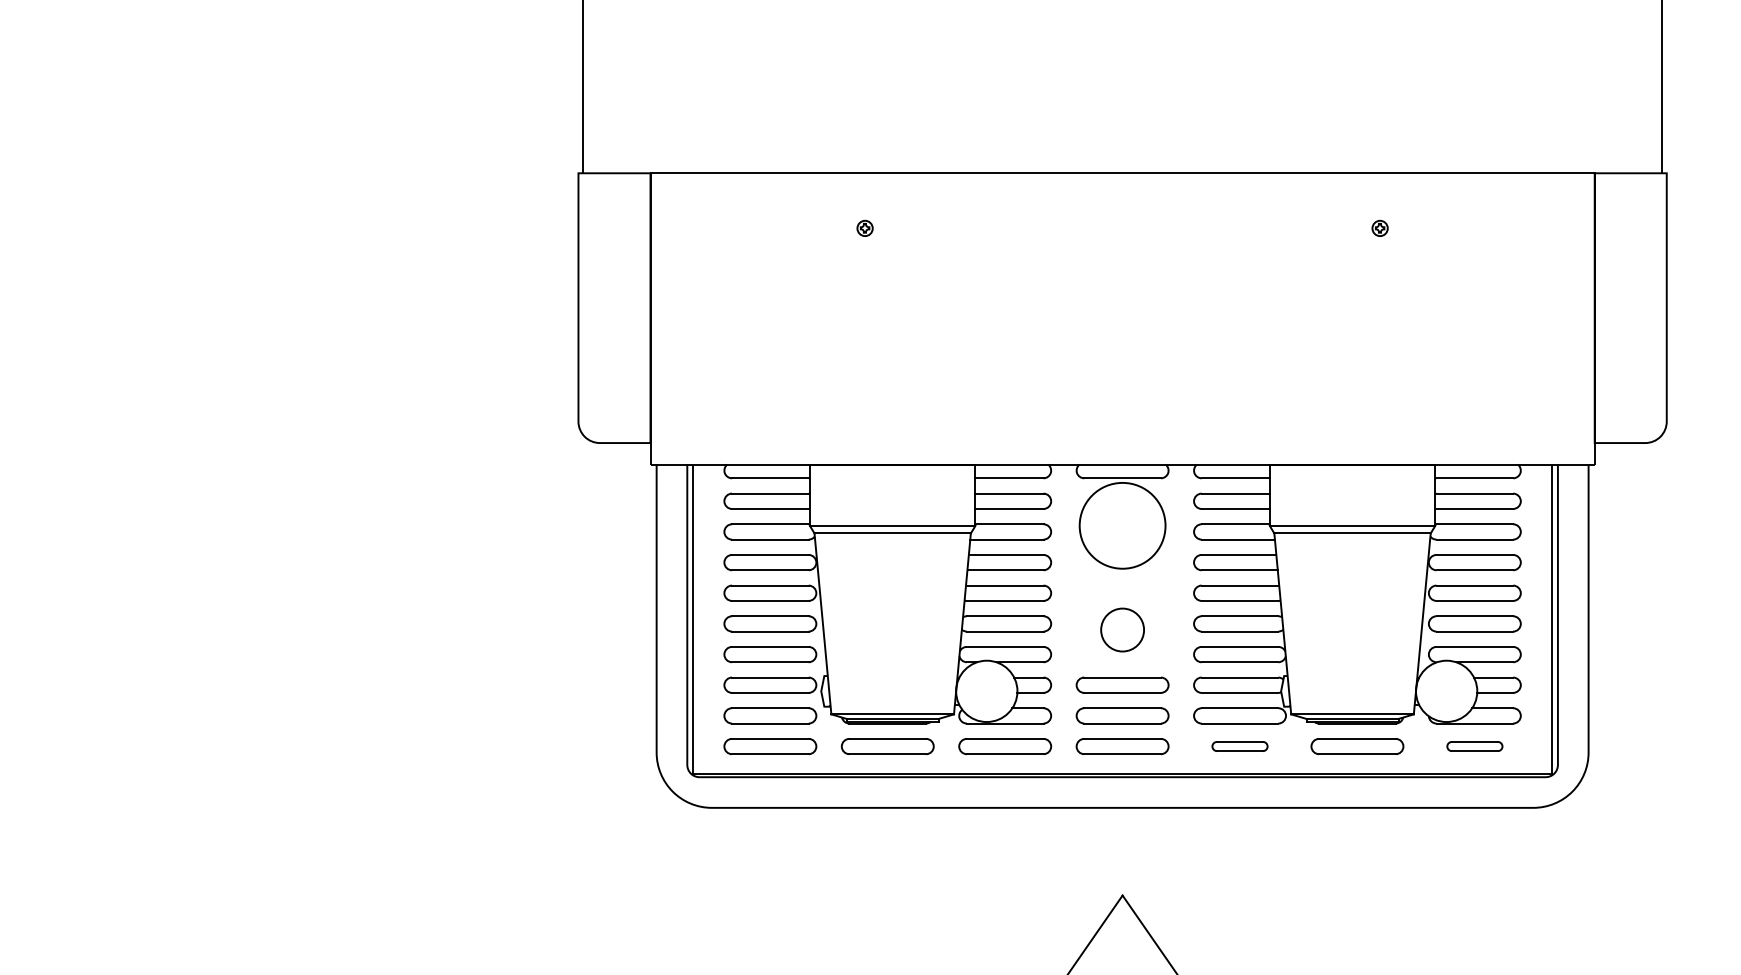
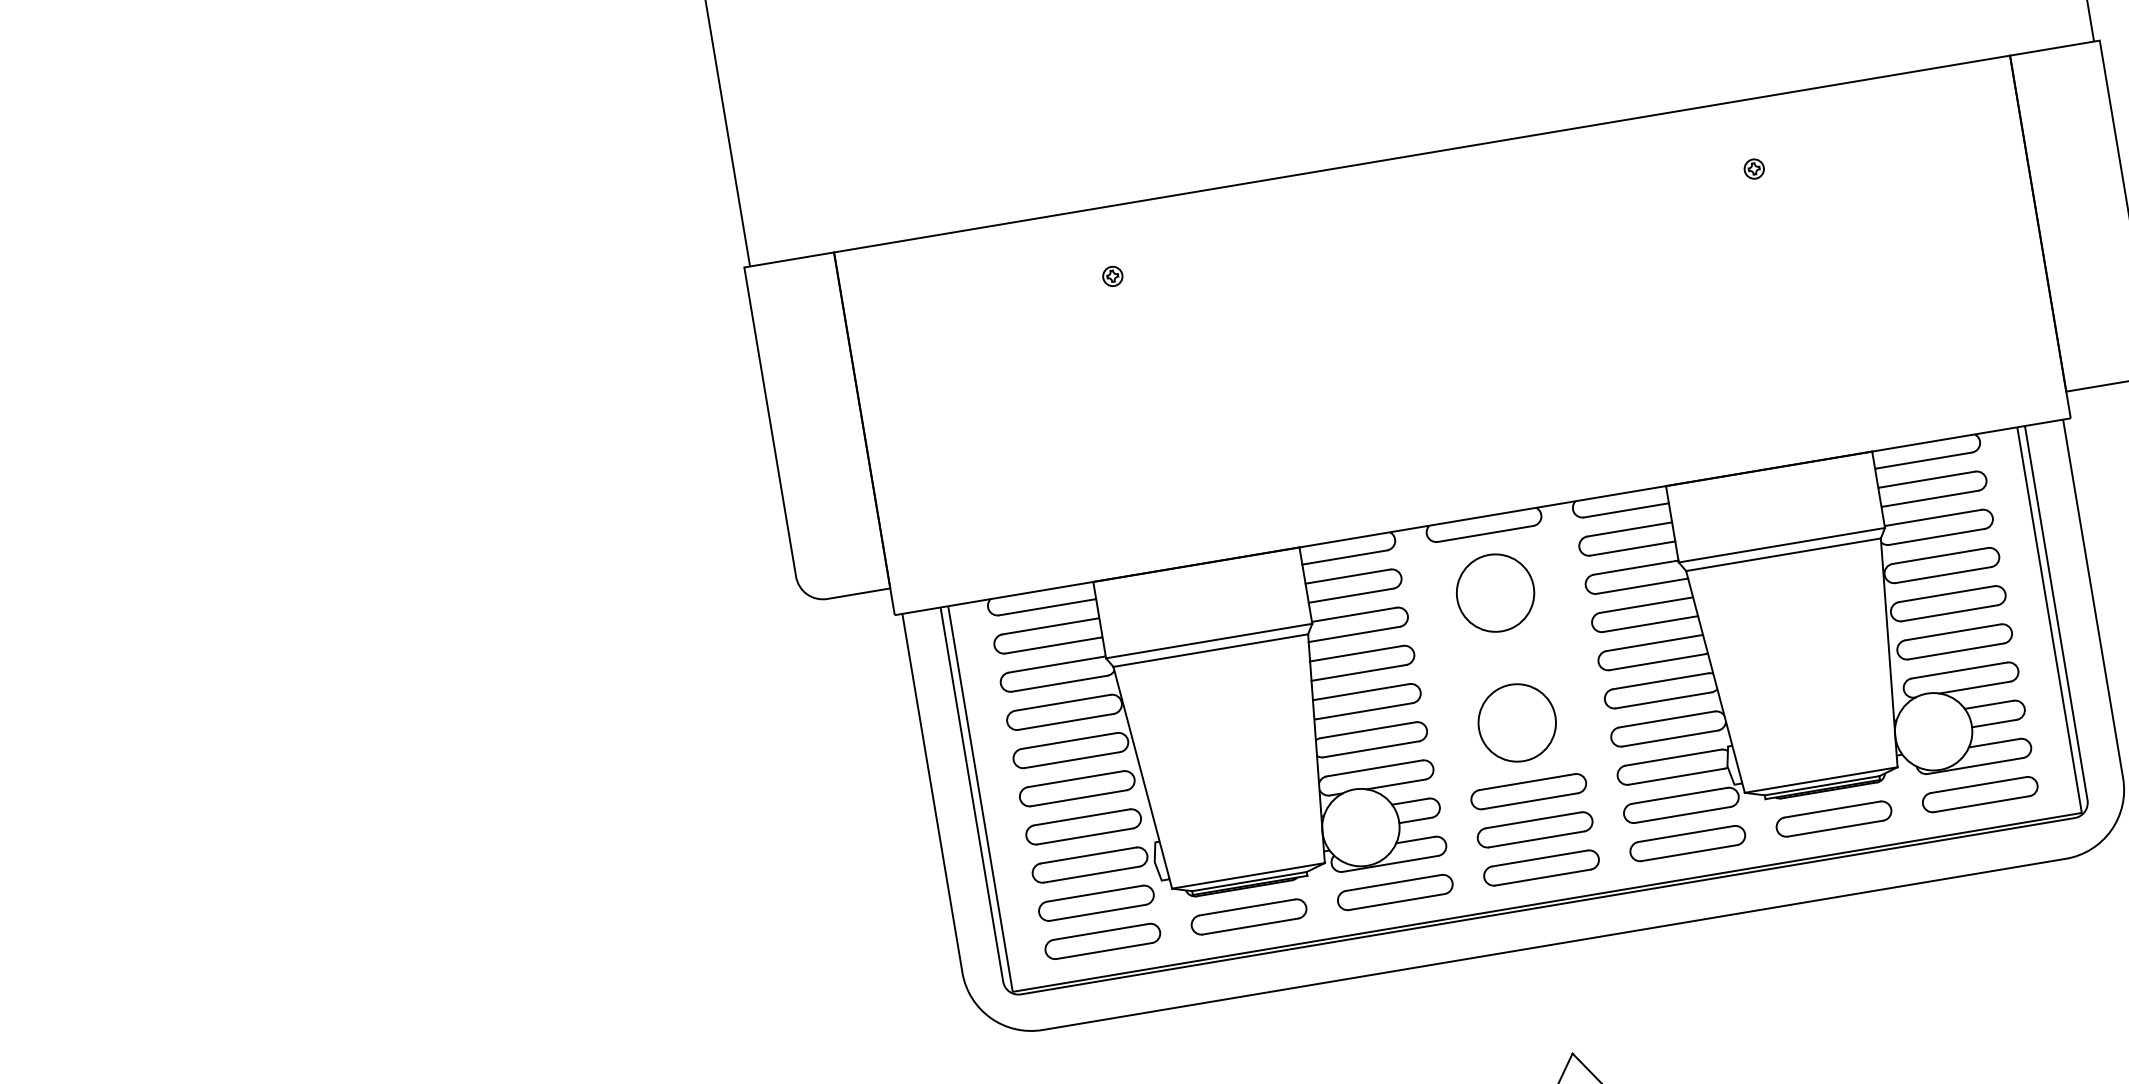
circle: (1122, 525) -> (1495, 592), size x0.71
circle: (1122, 629) -> (1517, 722), size x1.43
part: (1239, 746) -> (1687, 843), size x1.67
part: (1474, 746) -> (1979, 794), size x1.67

